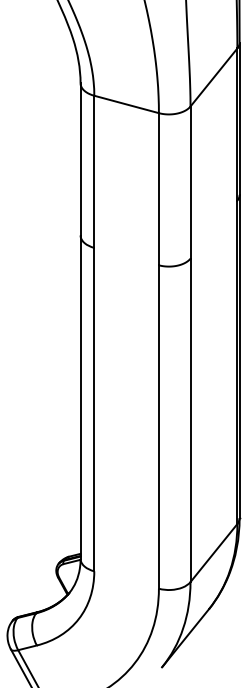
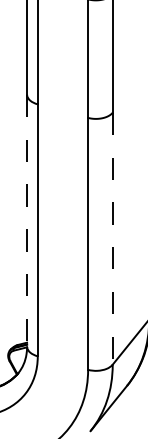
line: (80, 397) -> (27, 220), solid -> dashed
line: (190, 420) -> (112, 238), solid -> dashed

